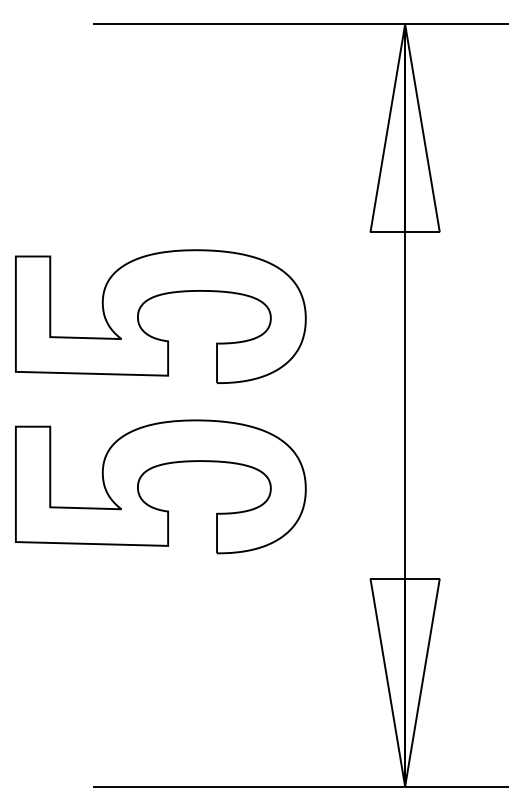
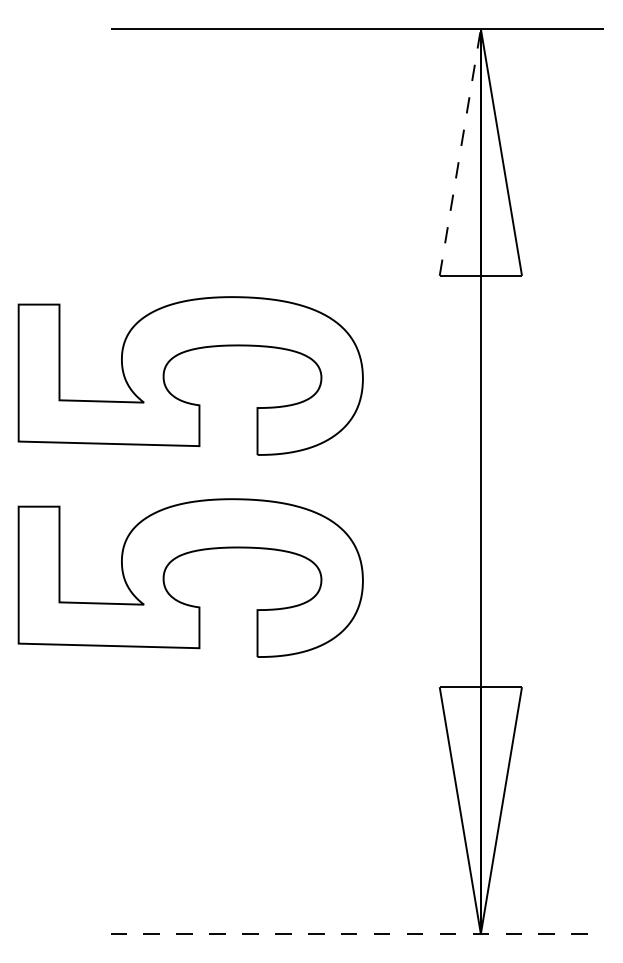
line: (387, 127) -> (459, 151), solid -> dashed
line: (301, 786) -> (357, 933), solid -> dashed

